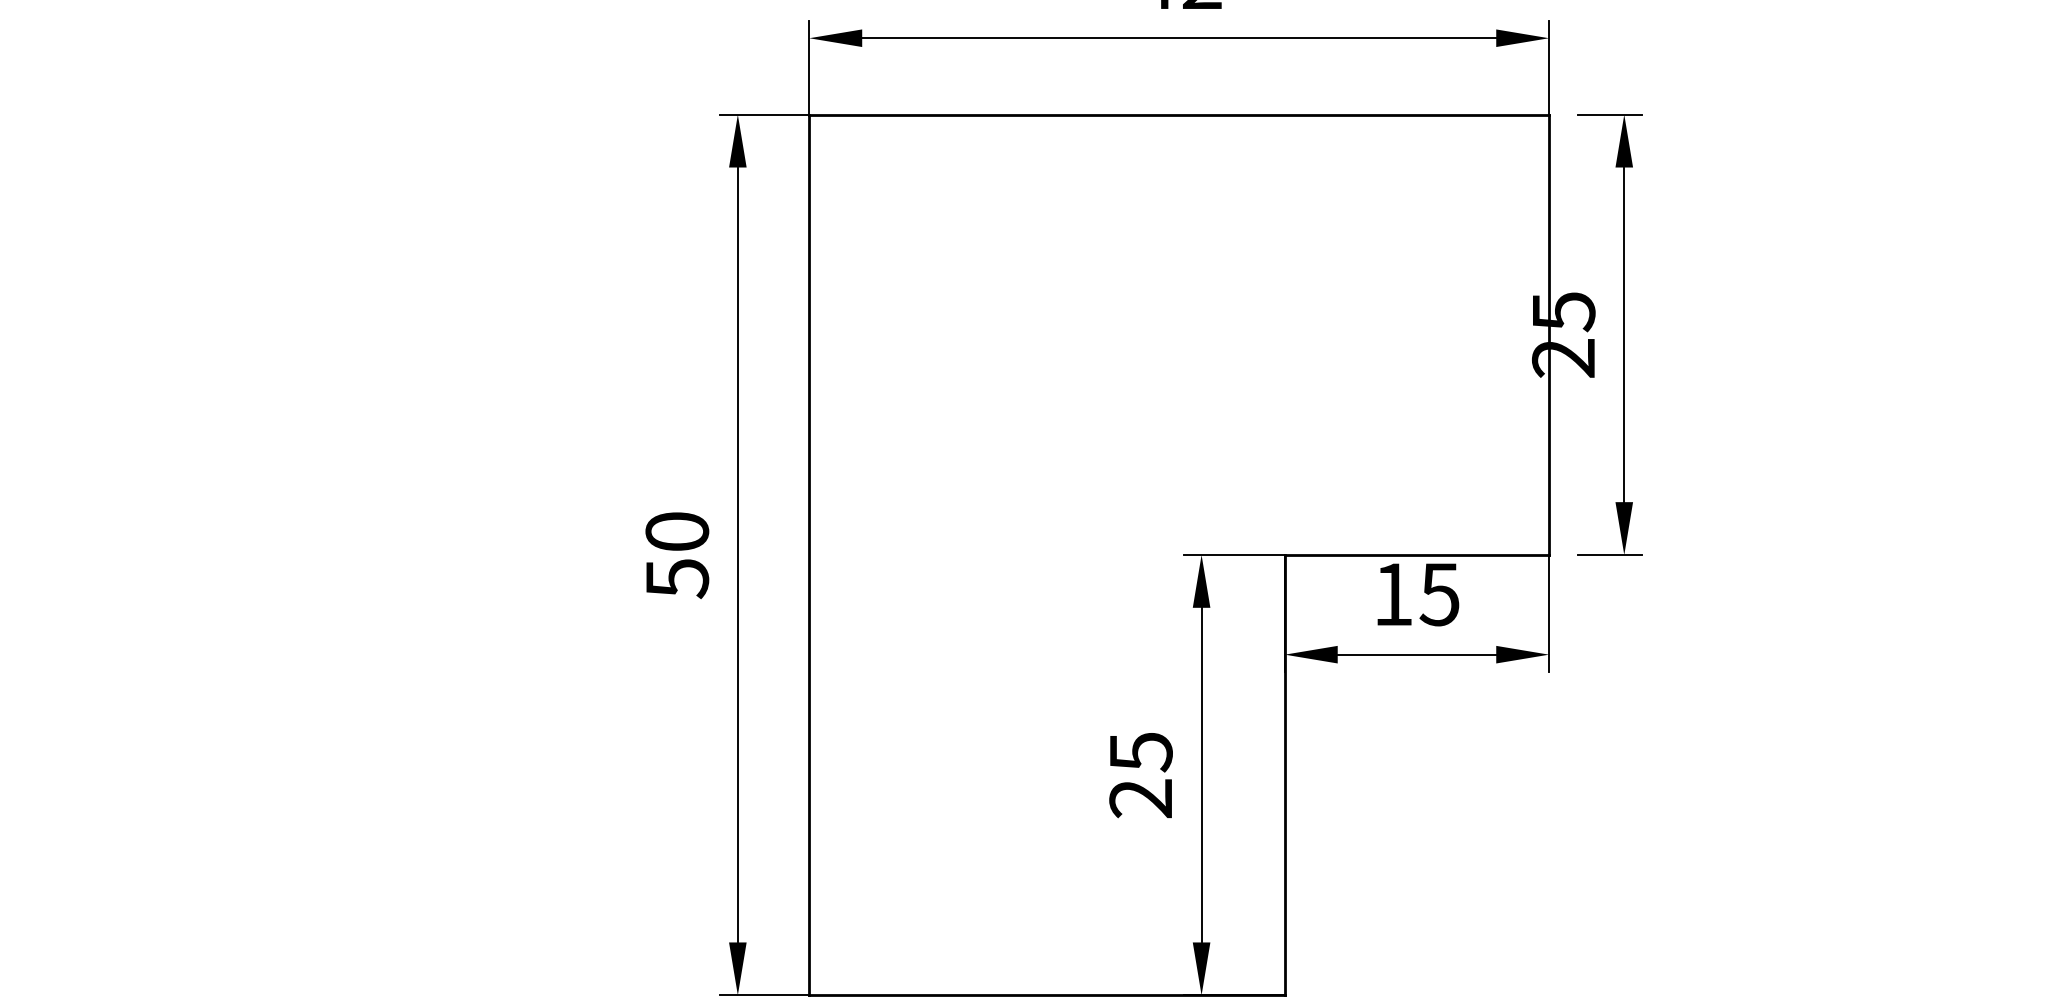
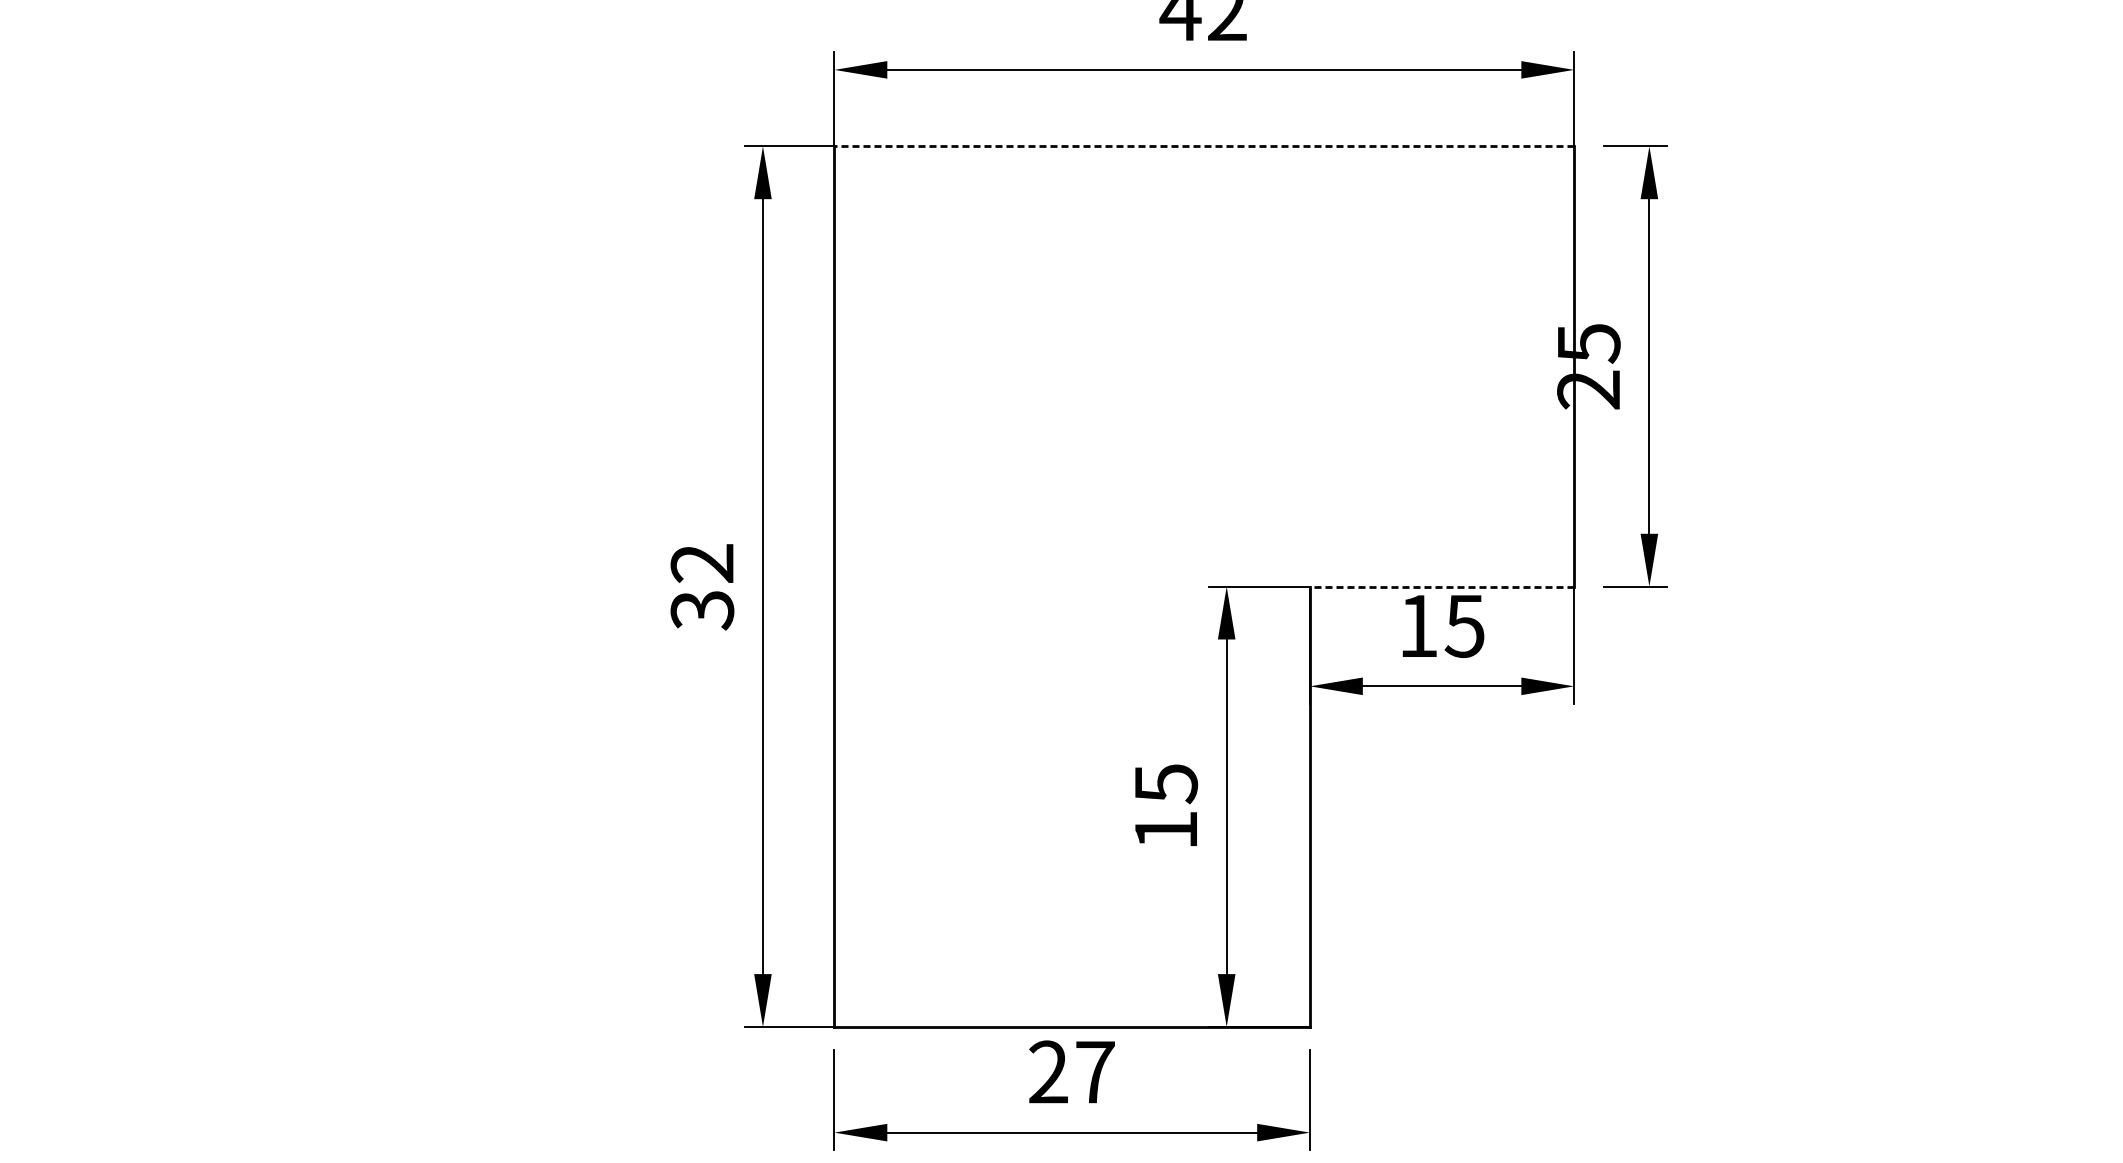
line: (1179, 114) -> (1204, 146), solid -> dashed
line: (1416, 554) -> (1441, 586), solid -> dashed
text: (677, 555) -> (702, 587), 50 -> 32
text: (1140, 798) -> (1165, 830), 25 -> 15

